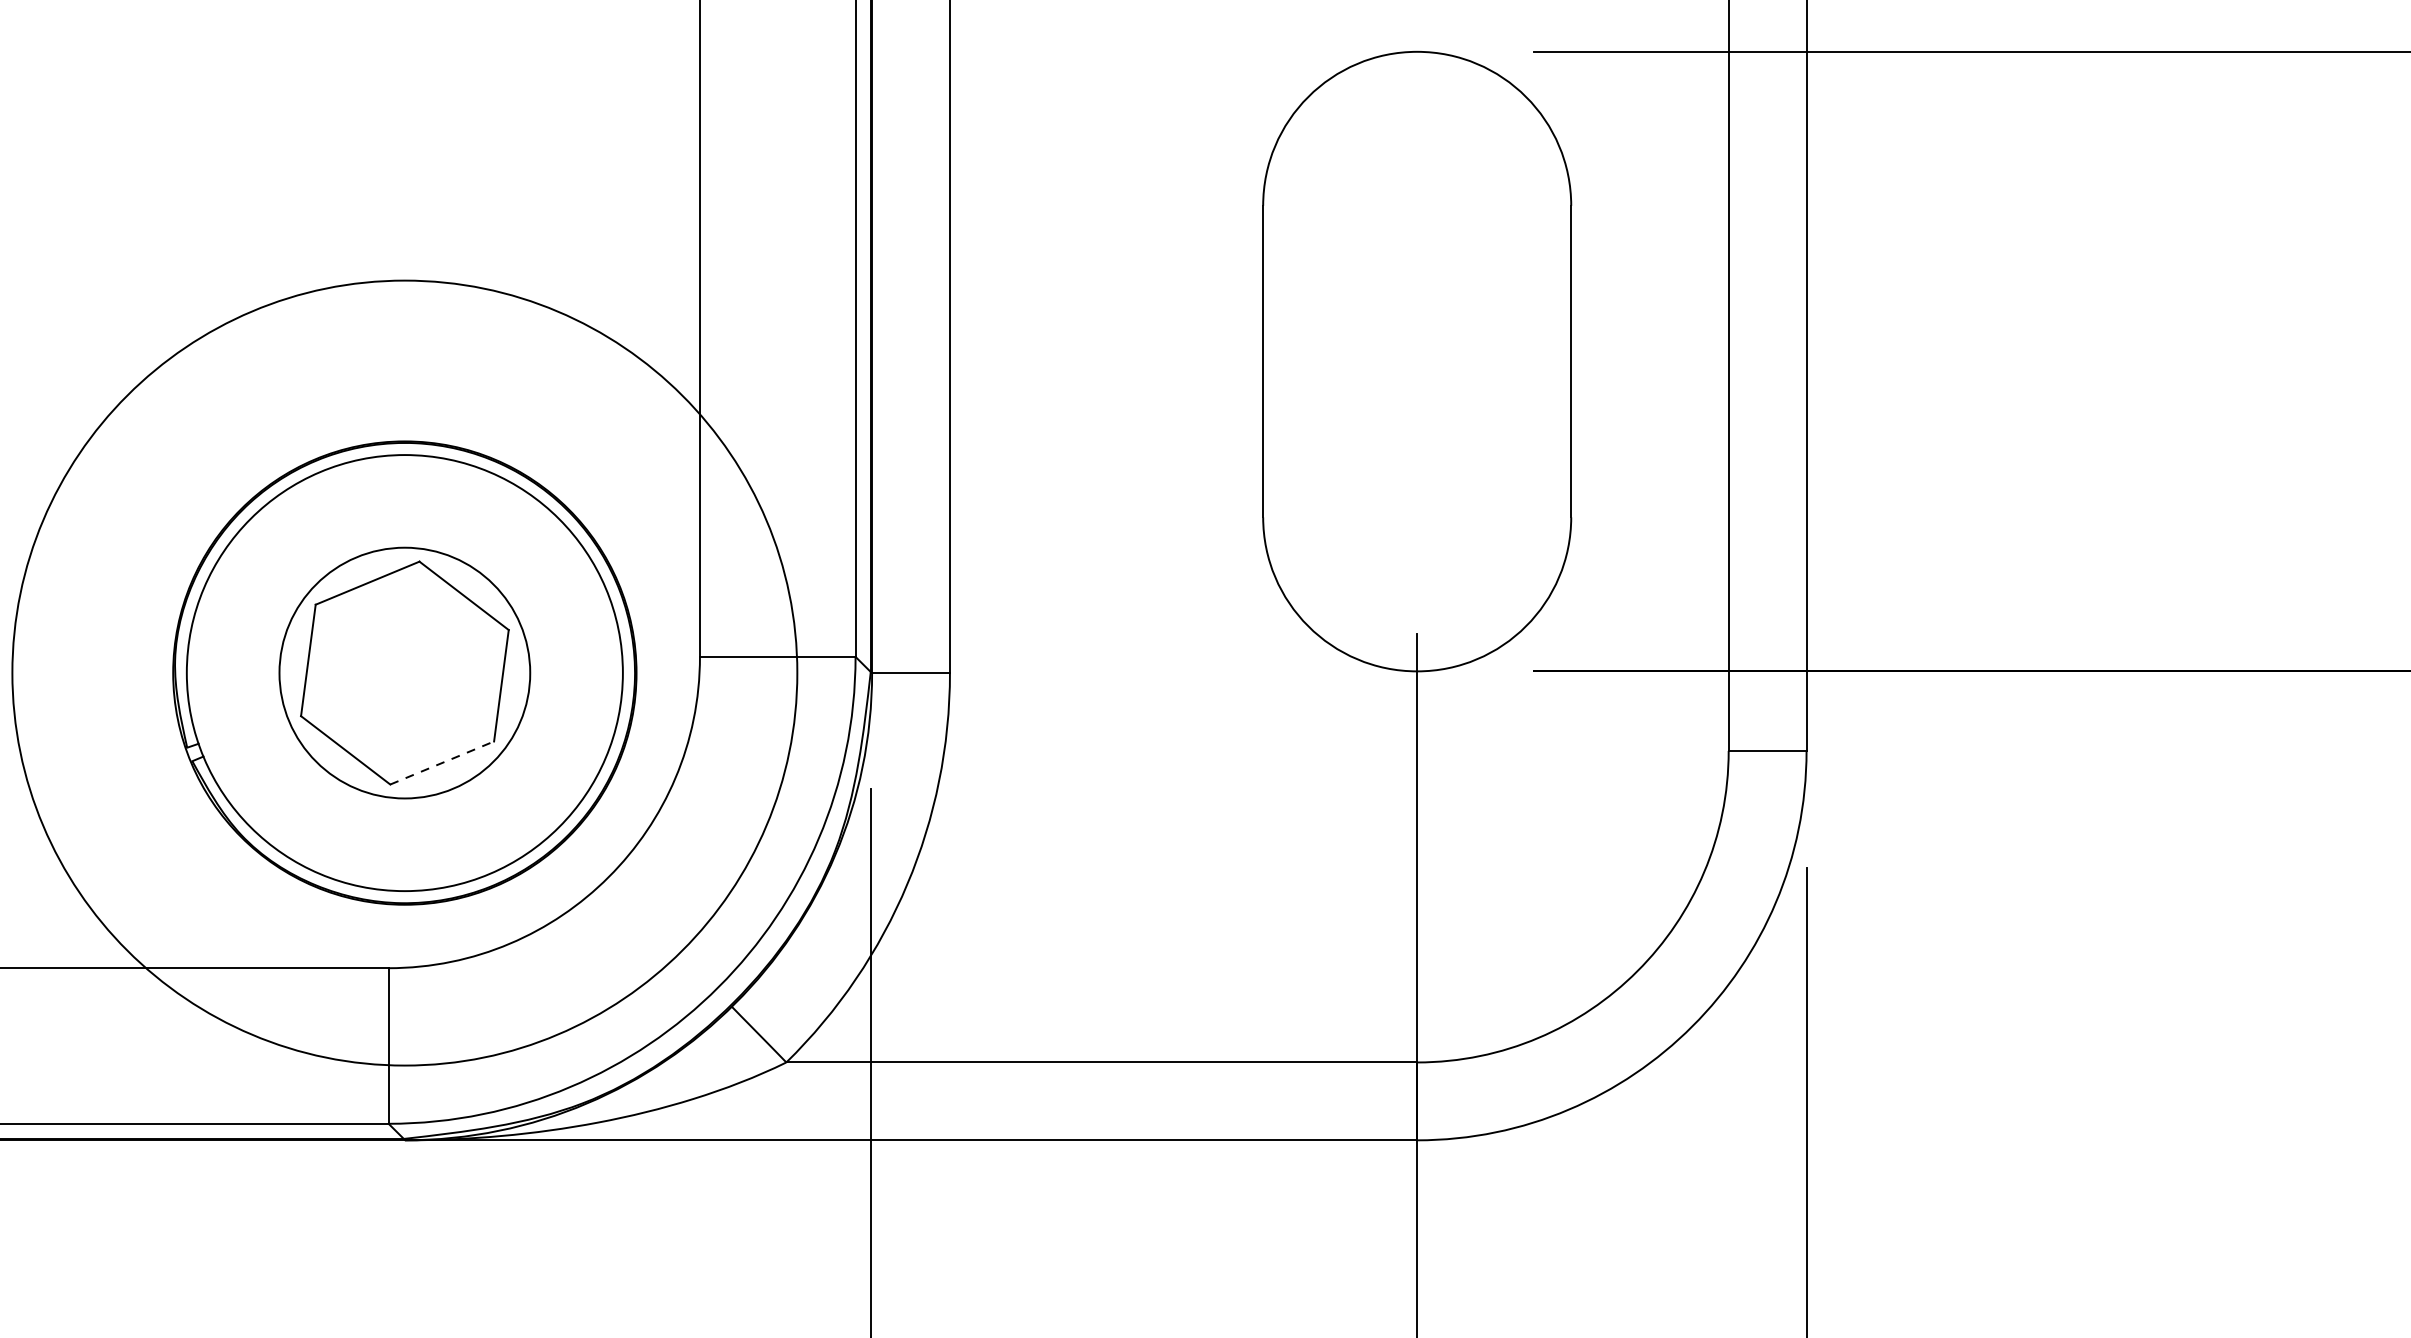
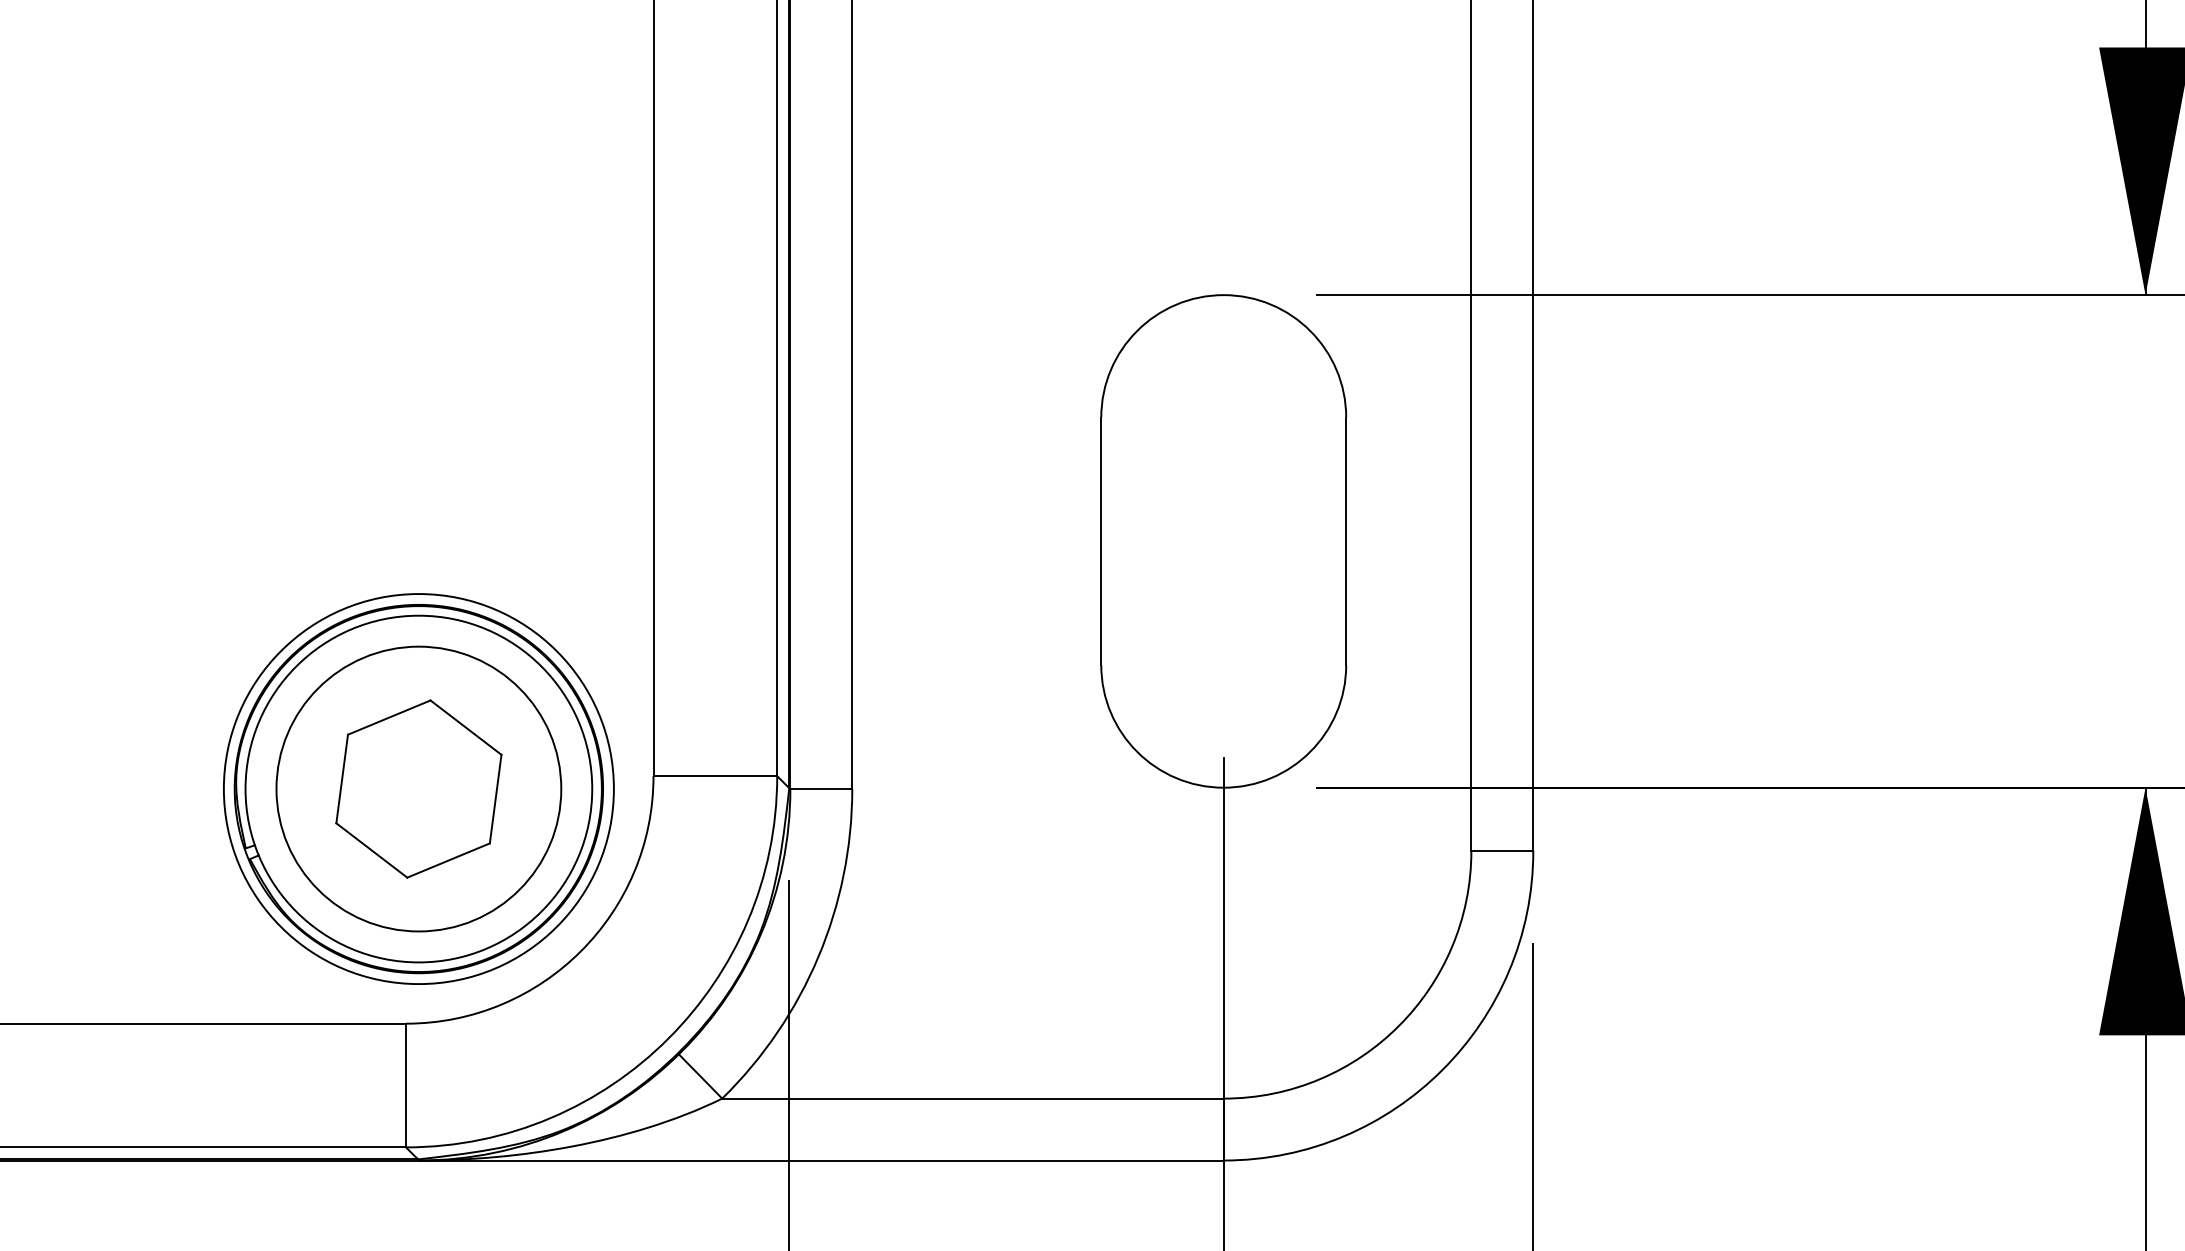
circle: (404, 672) -> (418, 788), size x1.43
circle: (404, 673) -> (418, 789), size x0.62
line: (442, 762) -> (448, 860), dashed -> solid

